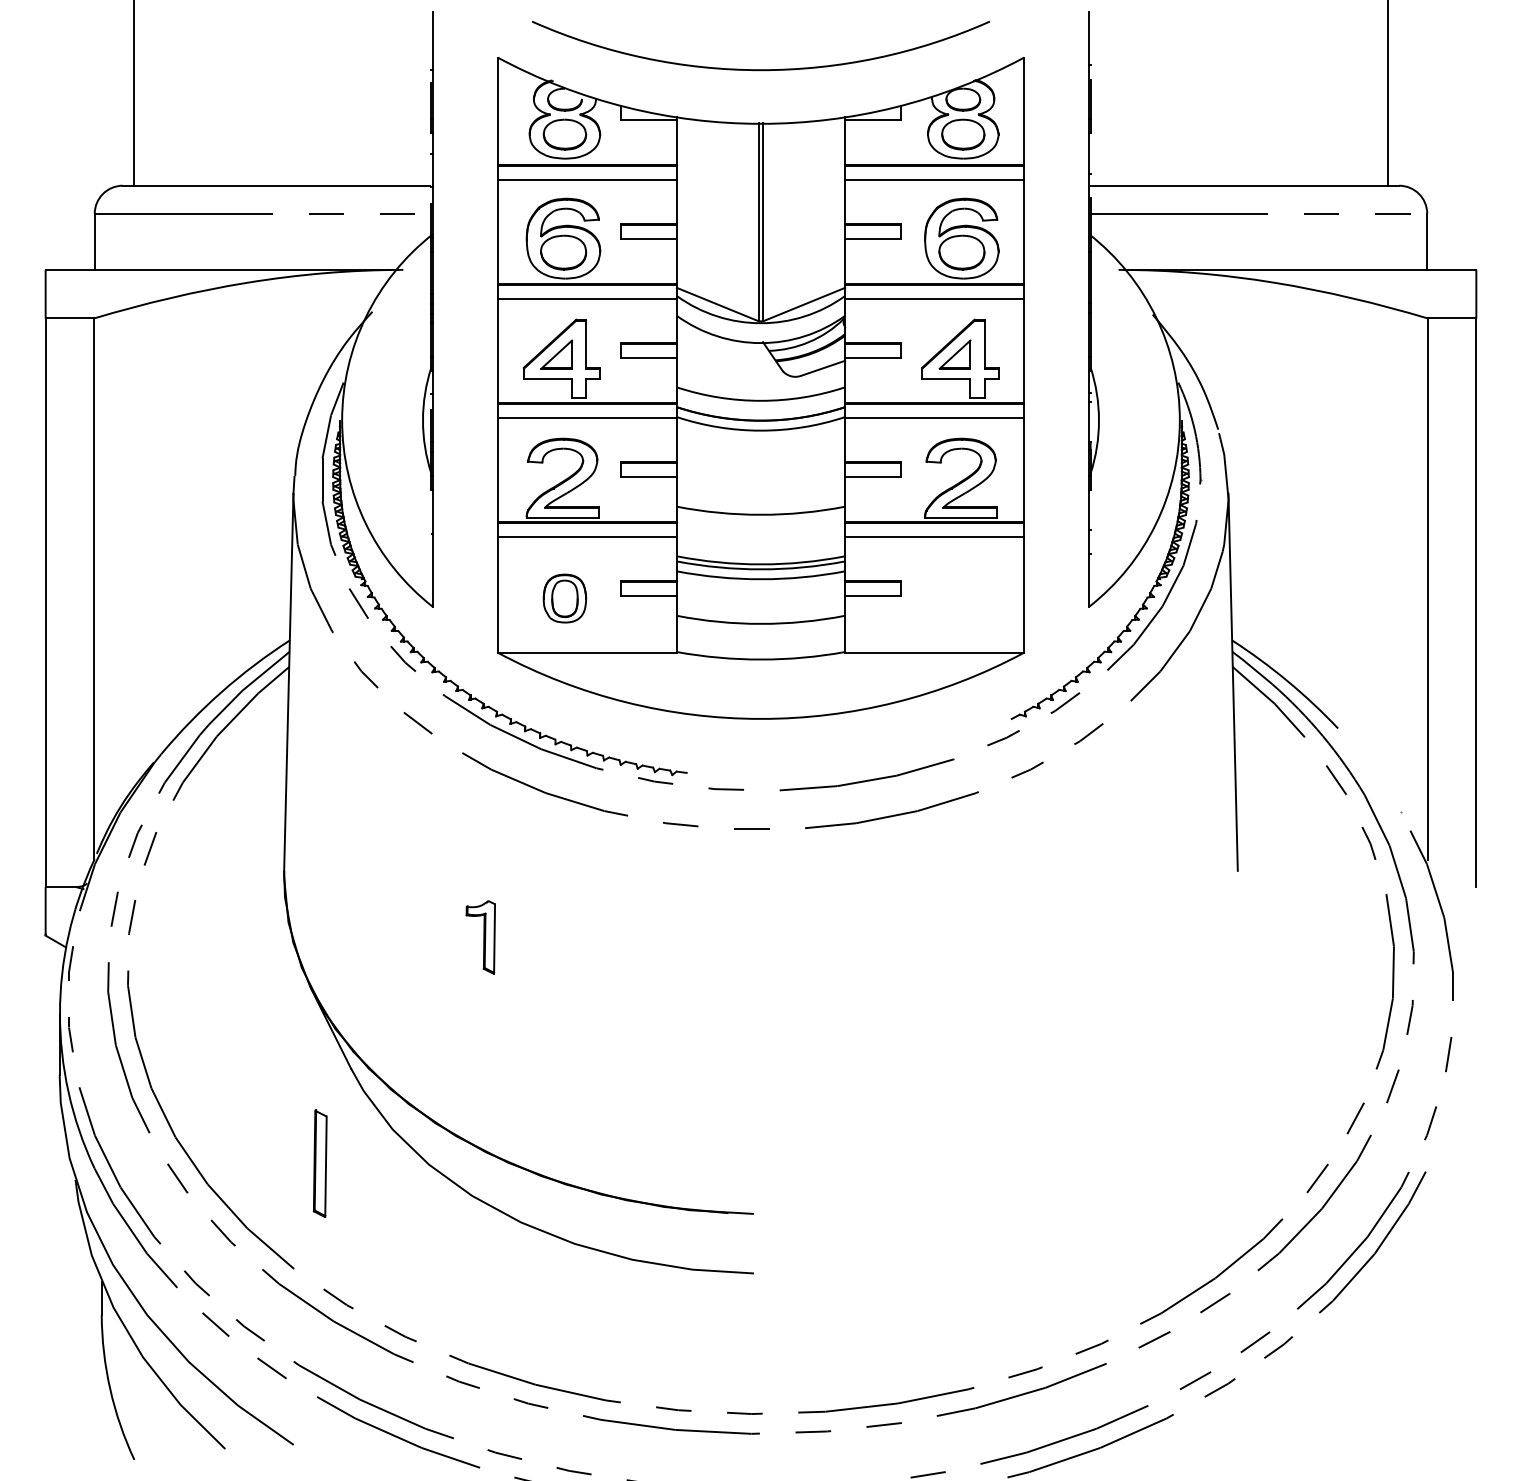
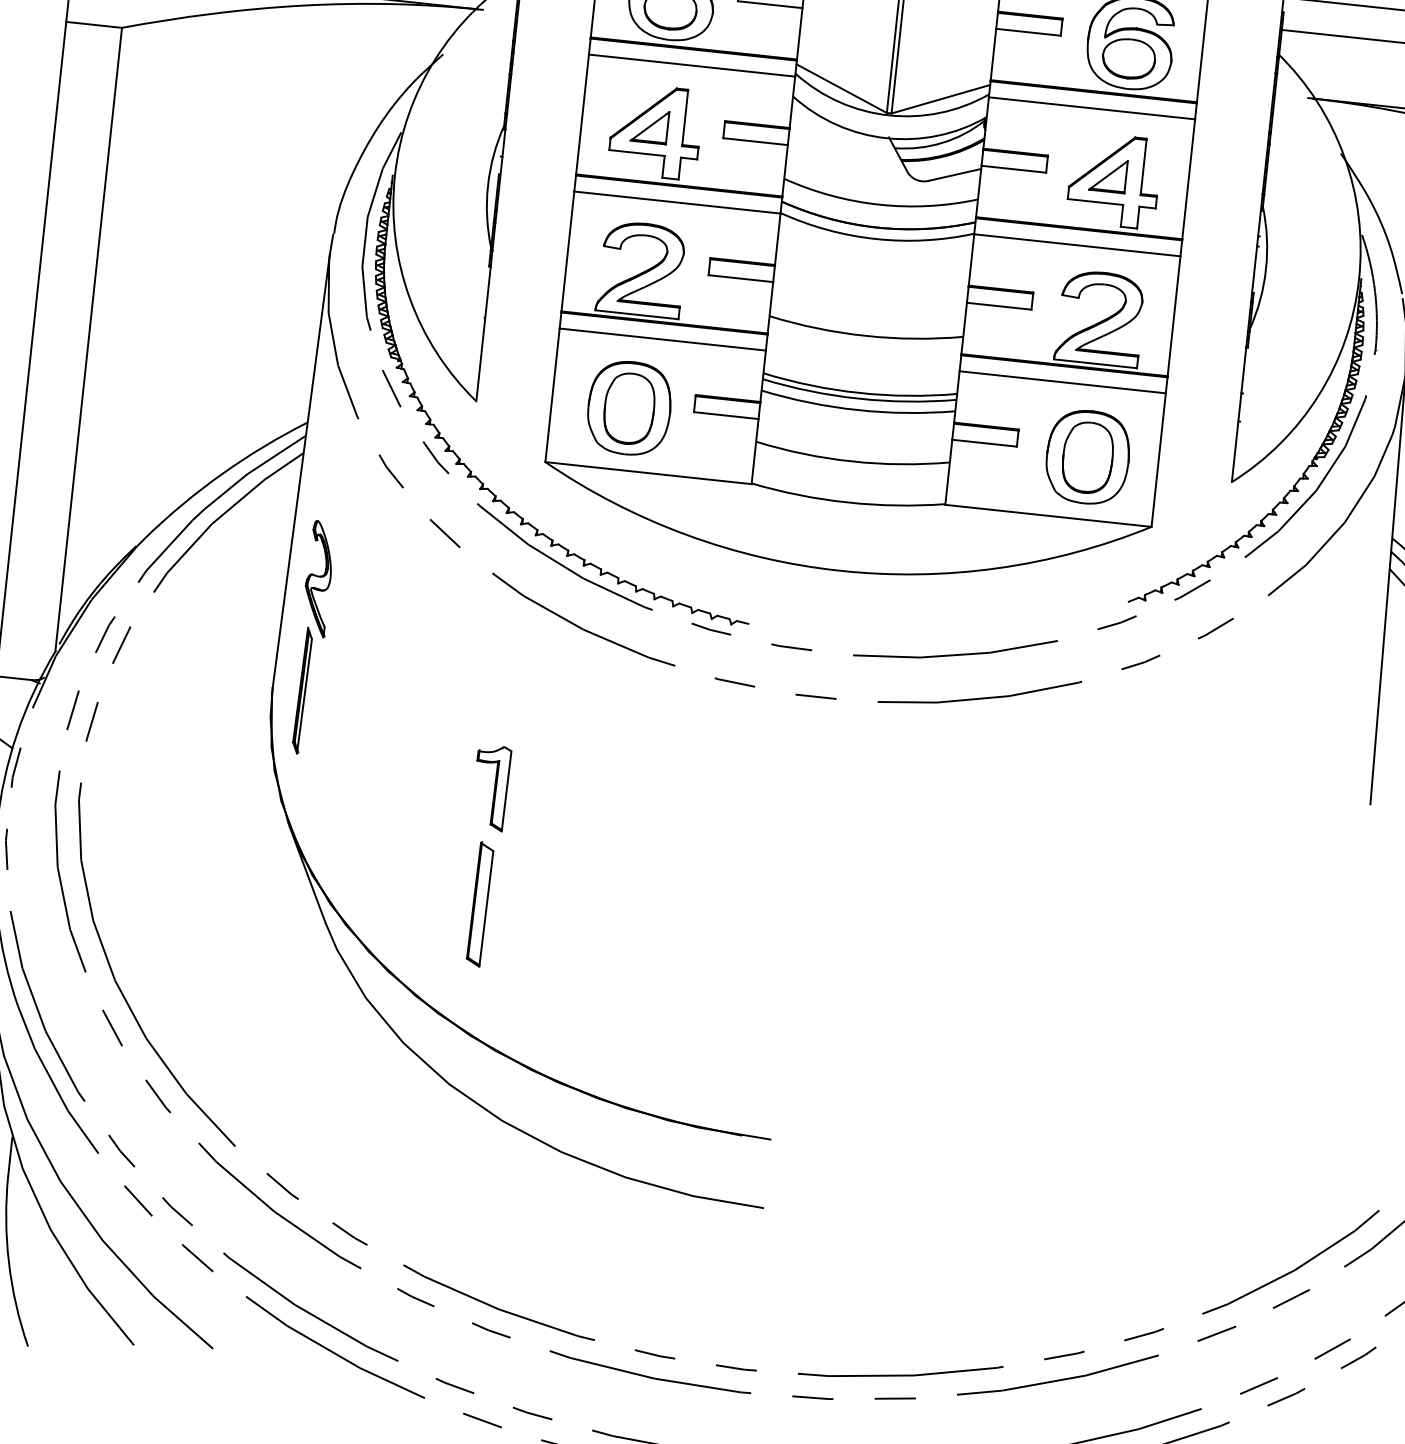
part: (564, 598) -> (628, 408), size x1.67
part: (963, 598) -> (1088, 457), added
part: (313, 824) -> (312, 637), added
part: (319, 1163) -> (479, 904), moved

